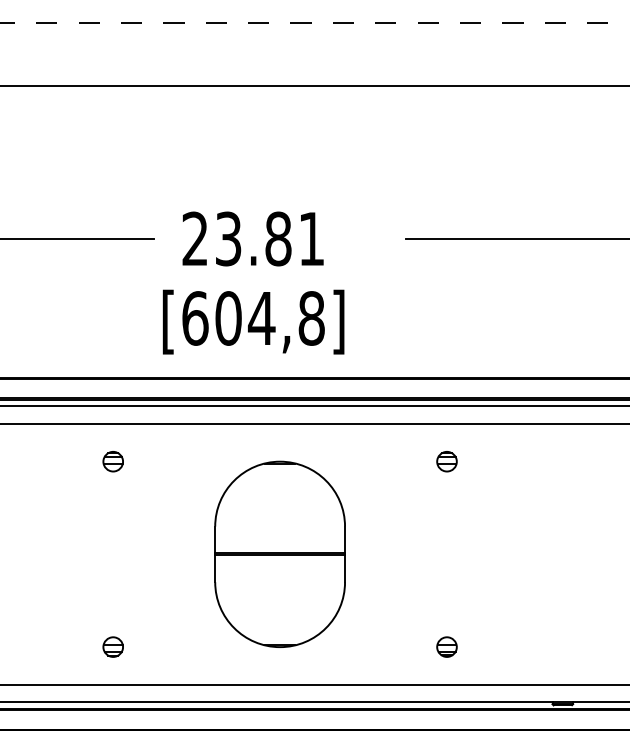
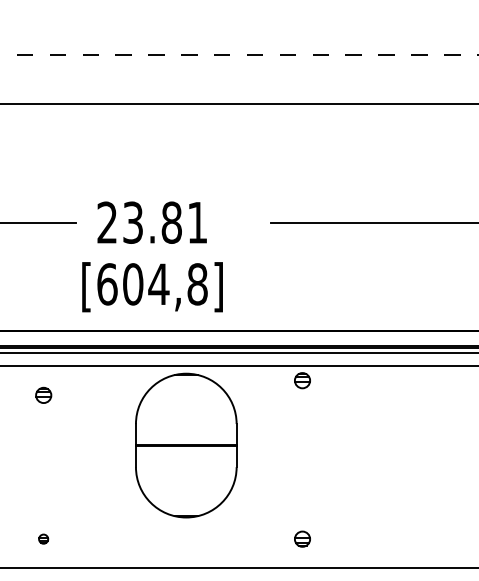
part: (446, 461) -> (302, 380), moved
part: (279, 553) -> (185, 444), moved
part: (112, 646) -> (43, 538), size x0.6

